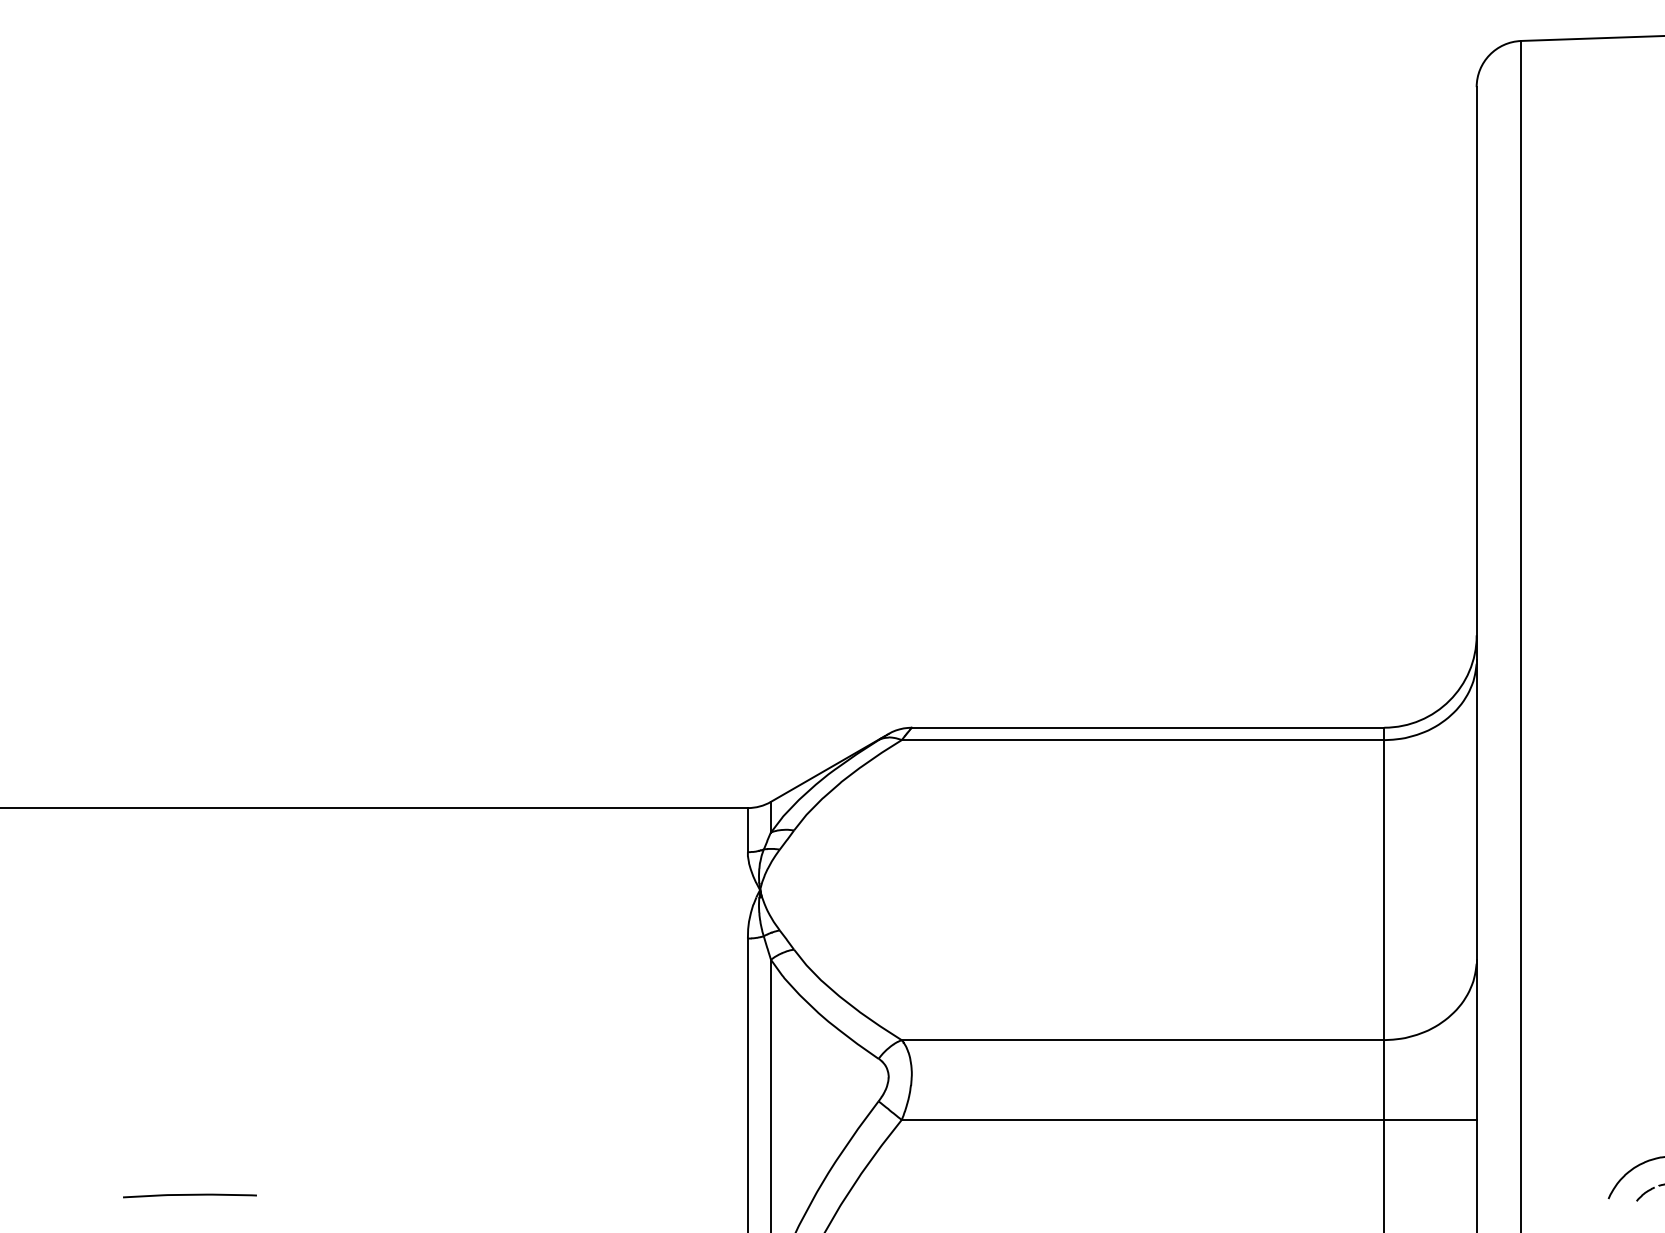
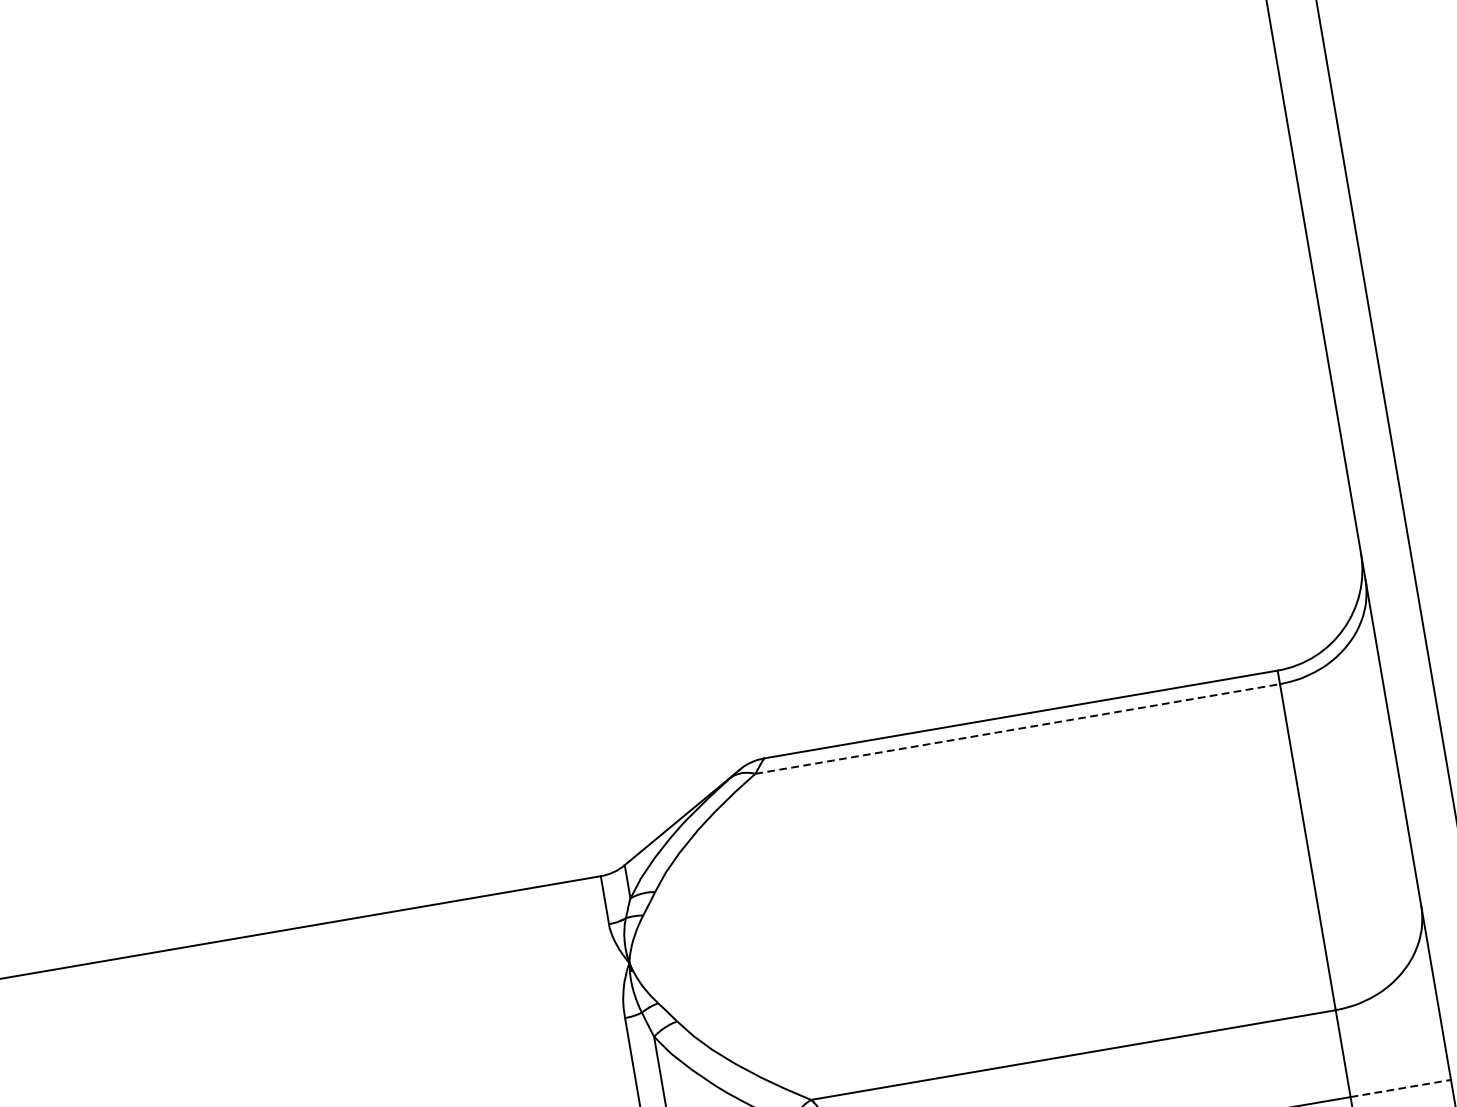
line: (1143, 740) -> (1018, 729), solid -> dashed
line: (1430, 1120) -> (1400, 1089), solid -> dashed

